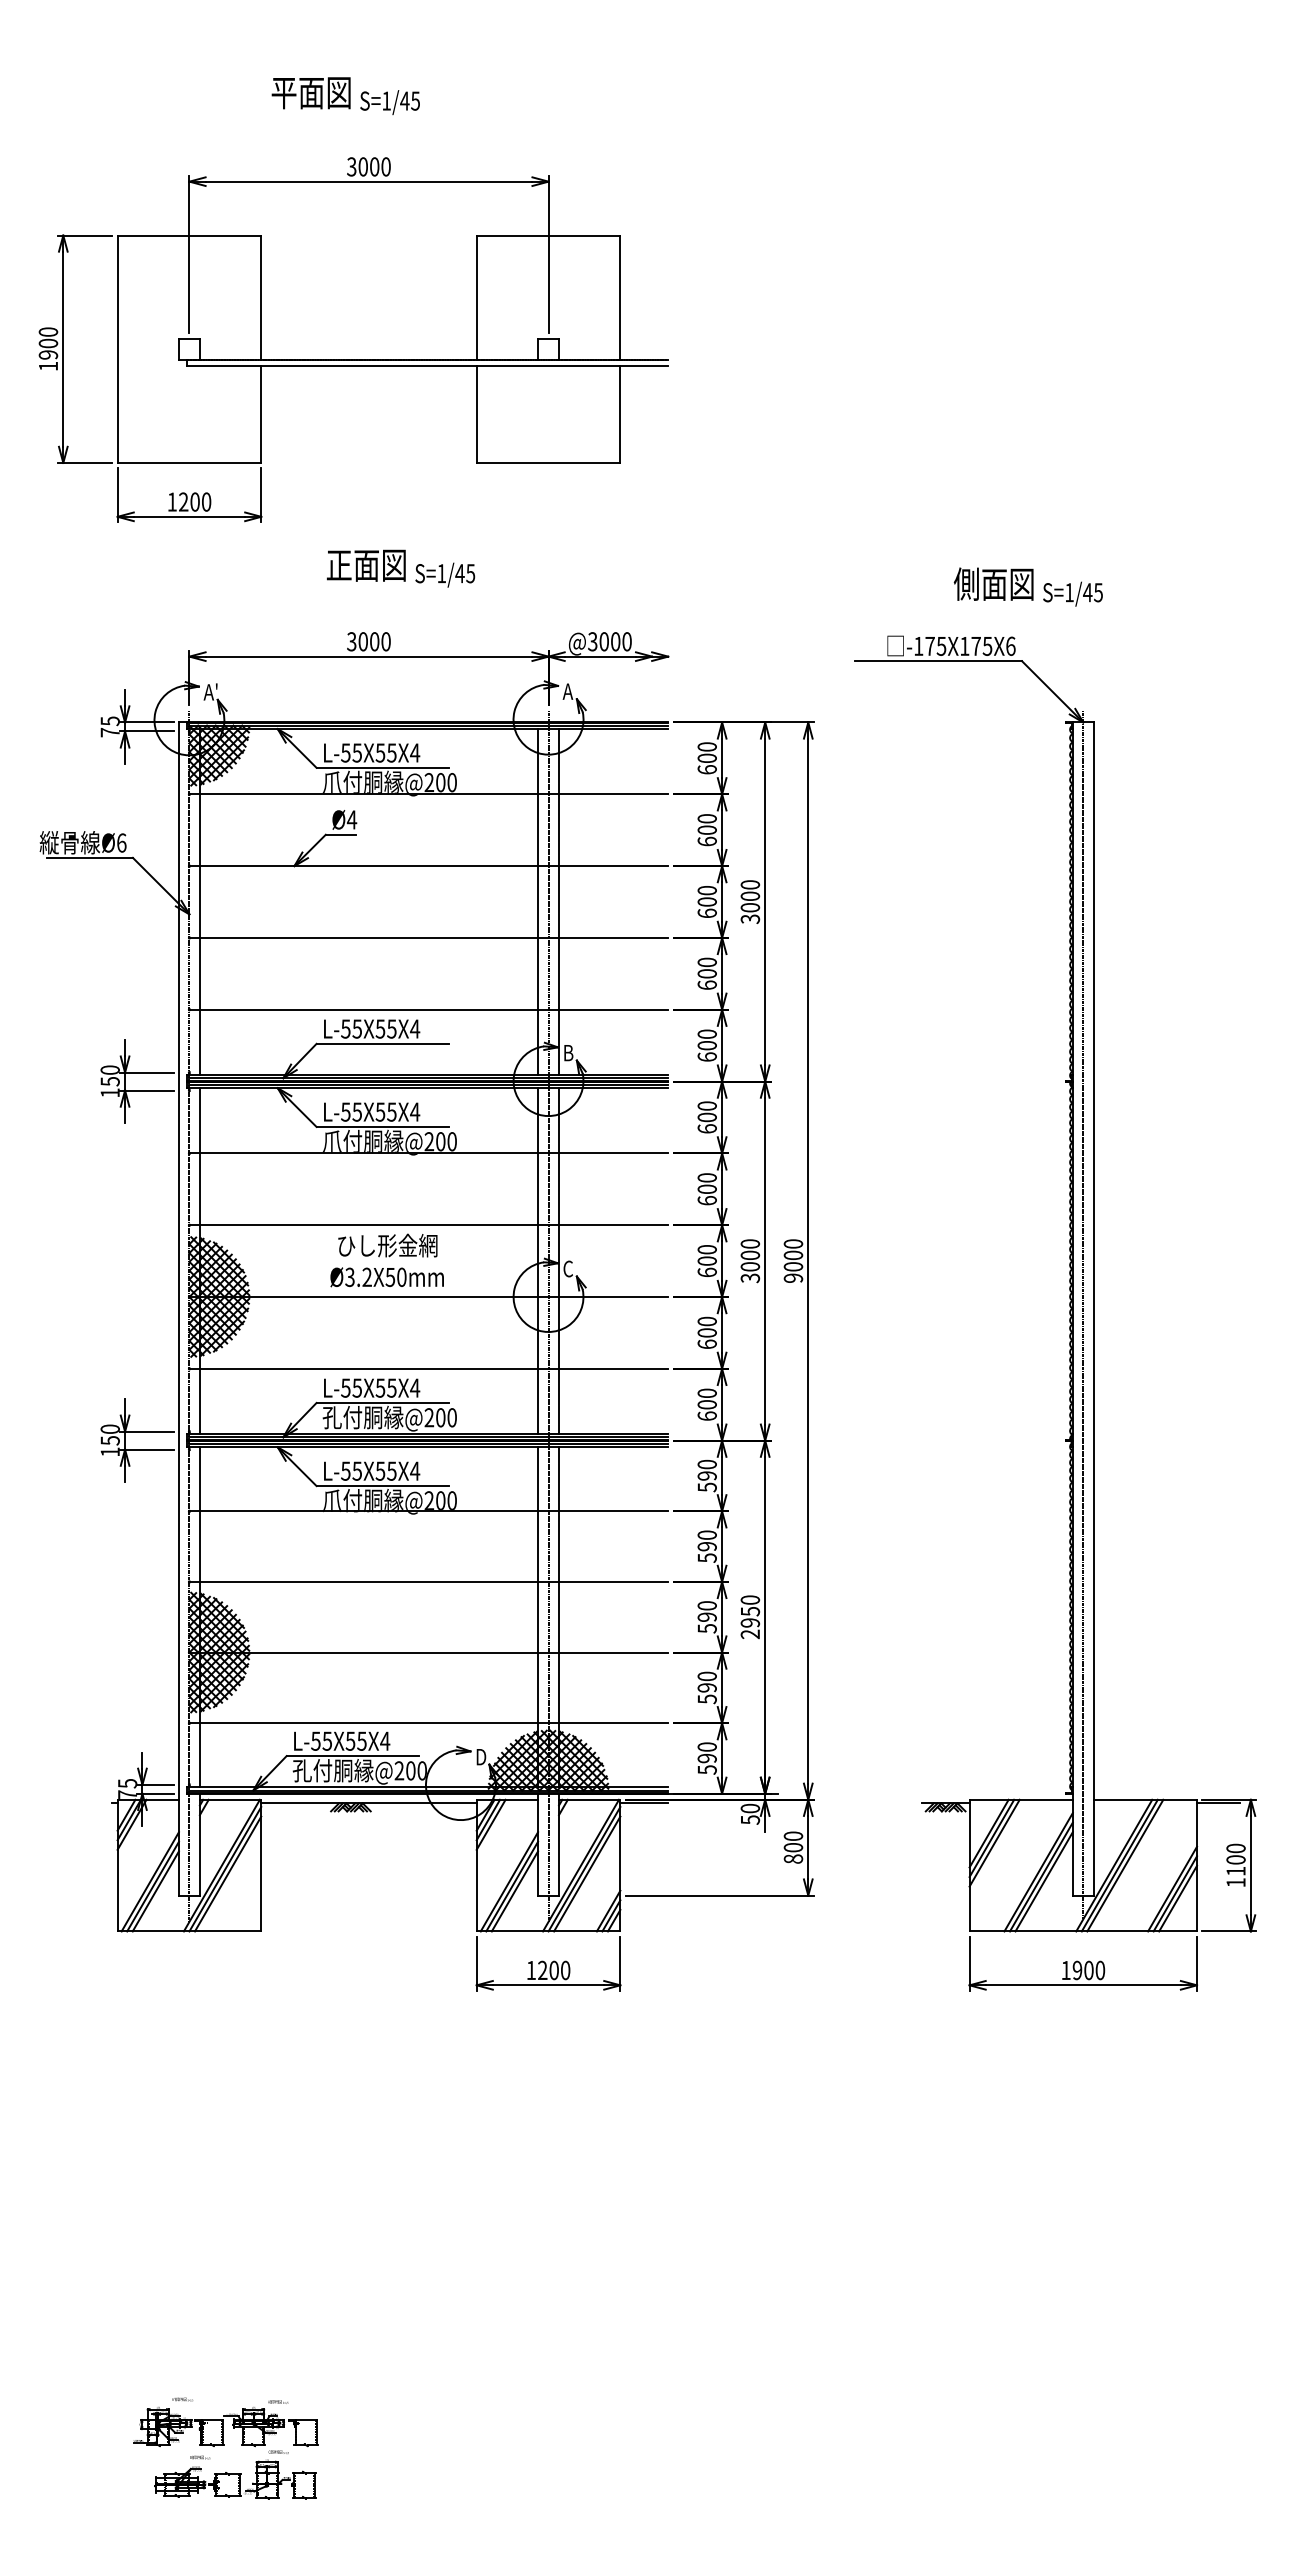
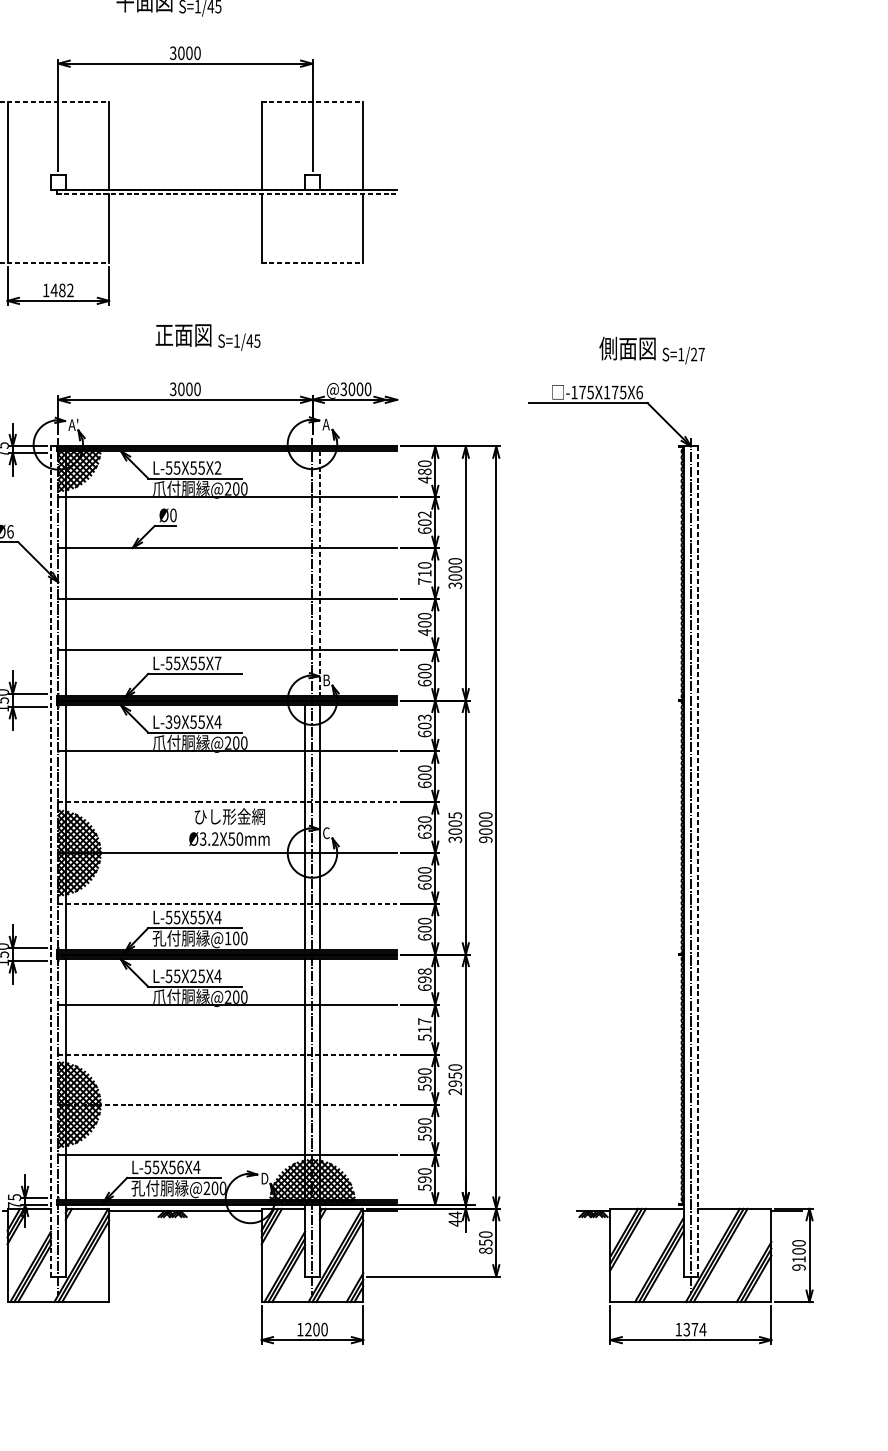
line: (189, 235) -> (58, 101), solid -> dashed
line: (548, 235) -> (312, 101), solid -> dashed
line: (427, 366) -> (226, 194), solid -> dashed
line: (189, 463) -> (58, 263), solid -> dashed
line: (548, 463) -> (312, 263), solid -> dashed
text: (194, 501) -> (61, 290), 1200 -> 1482
text: (1092, 592) -> (697, 354), S=1/45 -> S=1/27
text: (415, 752) -> (218, 467), L-55X55X4 -> L-55X55X2
text: (706, 764) -> (424, 476), 600 -> 480
text: (706, 818) -> (424, 514), 600 -> 602
text: (351, 819) -> (173, 515), Ø4 -> Ø0
line: (538, 902) -> (305, 573), removed
line: (559, 902) -> (320, 573), solid -> dashed
text: (706, 907) -> (424, 577), 600 -> 710
text: (706, 985) -> (424, 632), 600 -> 400
text: (415, 1028) -> (218, 663), L-55X55X4 -> L-55X55X7
text: (706, 1105) -> (424, 717), 600 -> 603
text: (351, 1111) -> (173, 721), L-55X55X4 -> L-39X55X4
line: (429, 1225) -> (228, 802), solid -> dashed
text: (749, 1243) -> (454, 815), 3000 -> 3005
text: (386, 1260) -> (228, 827), moved
text: (706, 1260) -> (424, 827), 600 -> 630
line: (178, 1309) -> (50, 861), solid -> dashed
line: (1093, 1309) -> (698, 861), solid -> dashed
line: (429, 1368) -> (228, 903), solid -> dashed
text: (429, 1417) -> (228, 938), @200 -> @100
text: (380, 1470) -> (193, 975), L-55X55X4 -> L-55X25X4
text: (706, 1475) -> (424, 979), 590 -> 698
text: (706, 1540) -> (424, 1025), 590 -> 517
line: (429, 1581) -> (228, 1054), solid -> dashed
line: (429, 1652) -> (228, 1104), solid -> dashed
text: (361, 1740) -> (180, 1166), L-55X55X4 -> L-55X56X4
text: (750, 1814) -> (455, 1219), 50 -> 44
text: (792, 1847) -> (485, 1242), 800 -> 850
text: (1235, 1882) -> (798, 1267), 1100 -> 9100
text: (1088, 1970) -> (694, 1329), 1900 -> 1374

